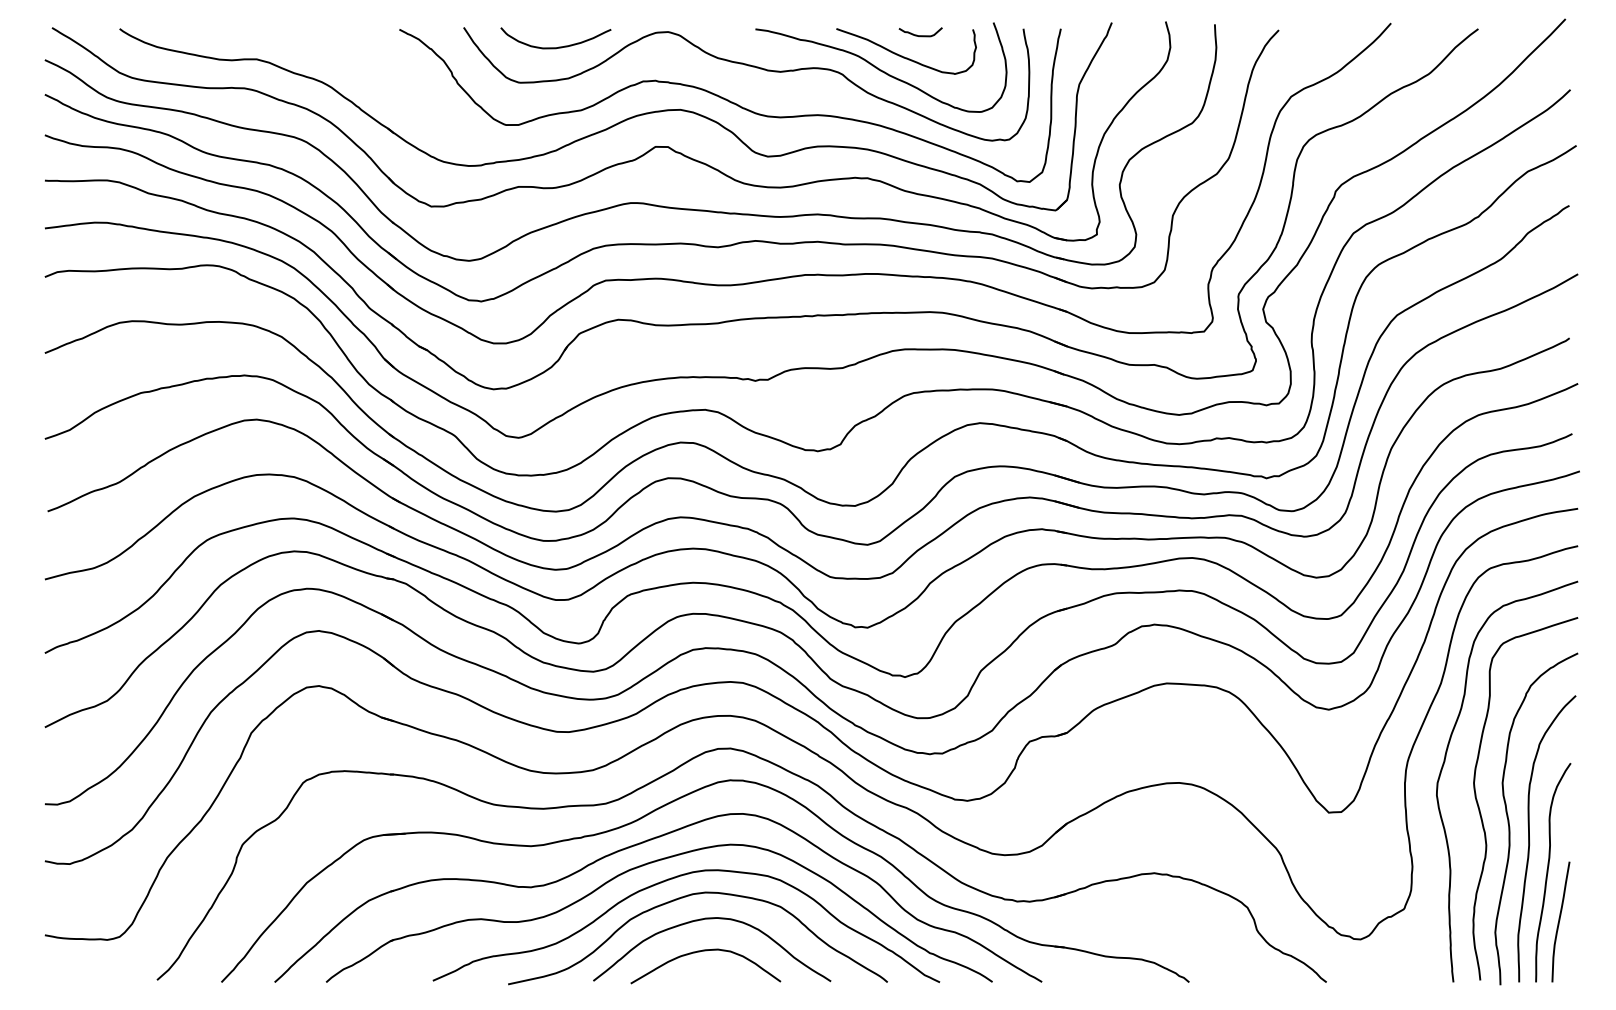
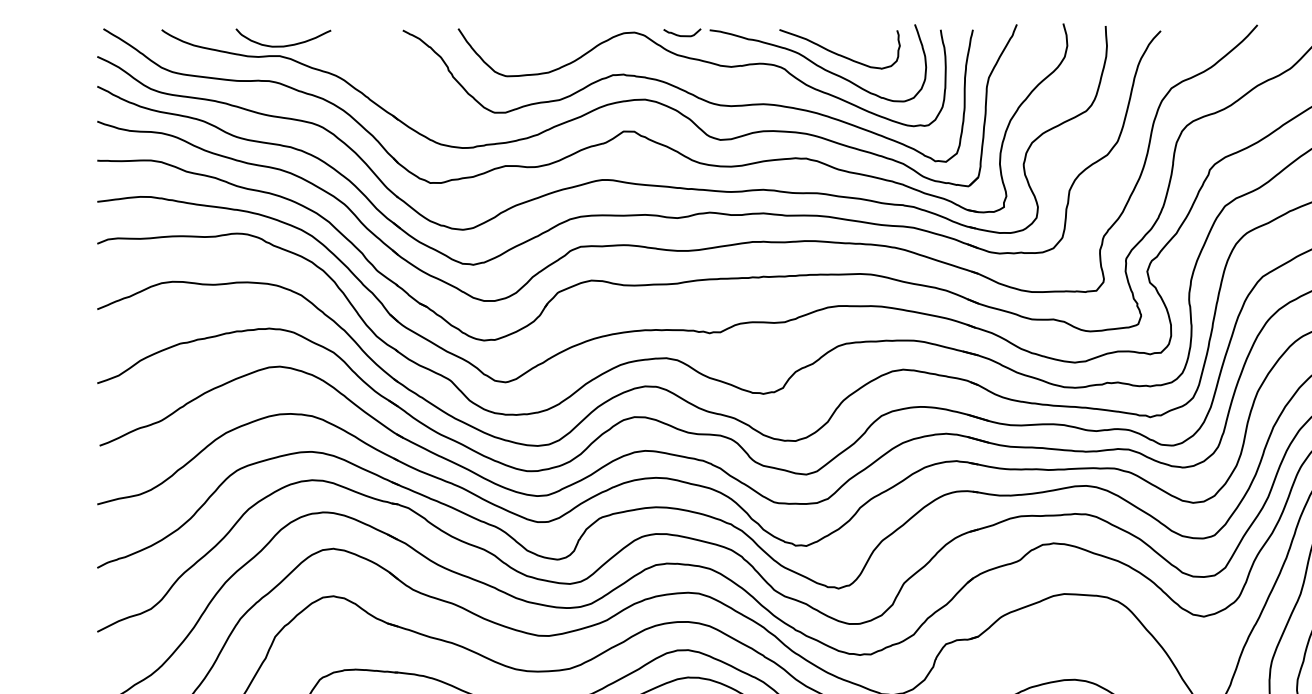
curve: (920, 35) -> (682, 35), moved
curve: (558, 46) -> (285, 45), moved

